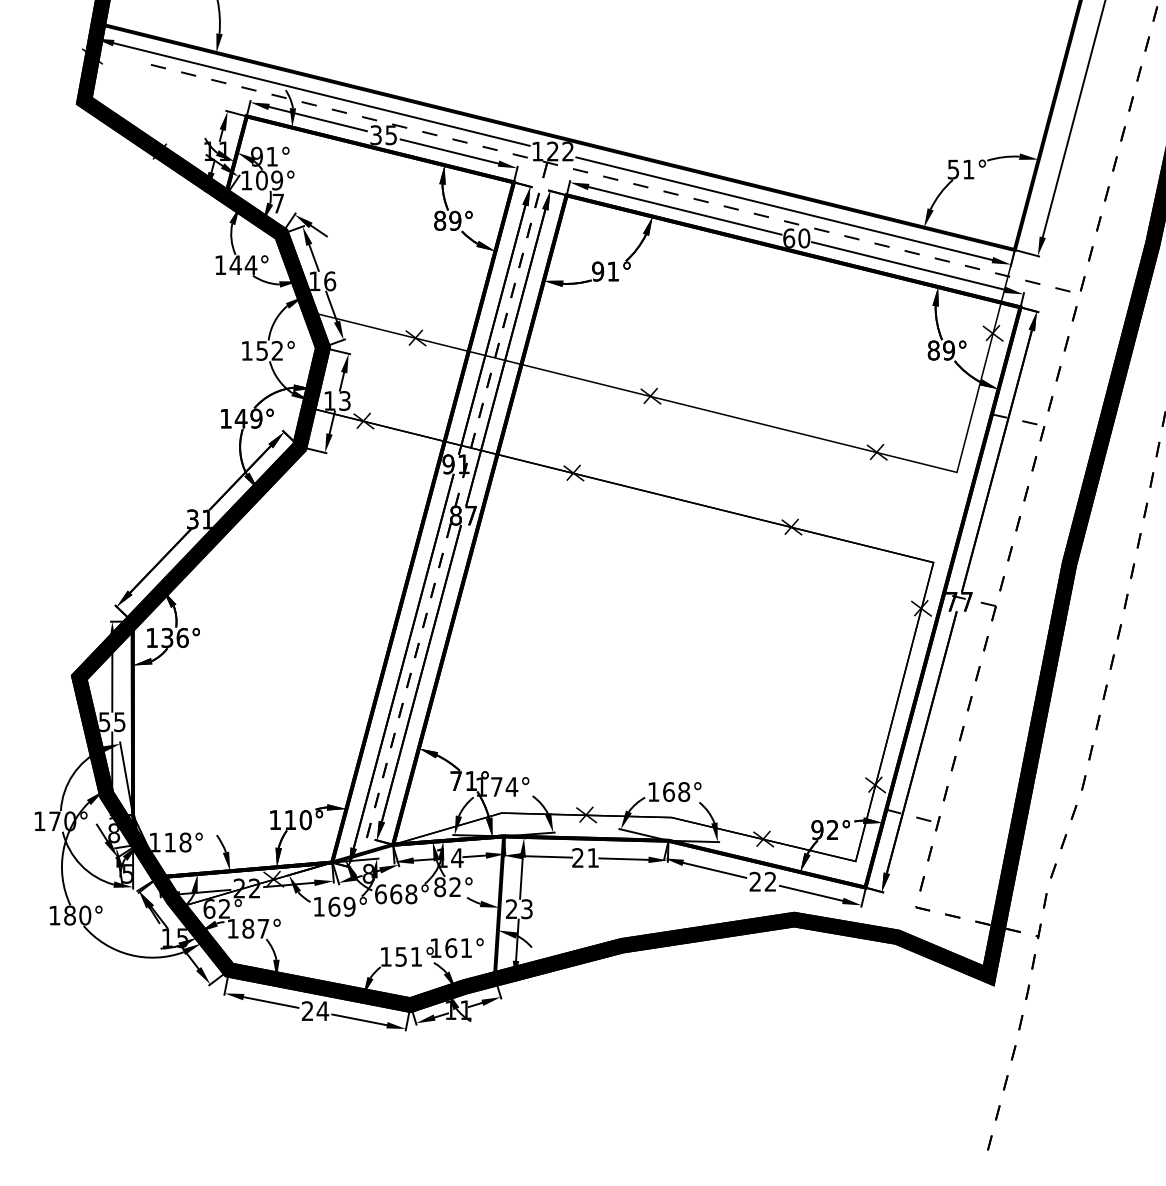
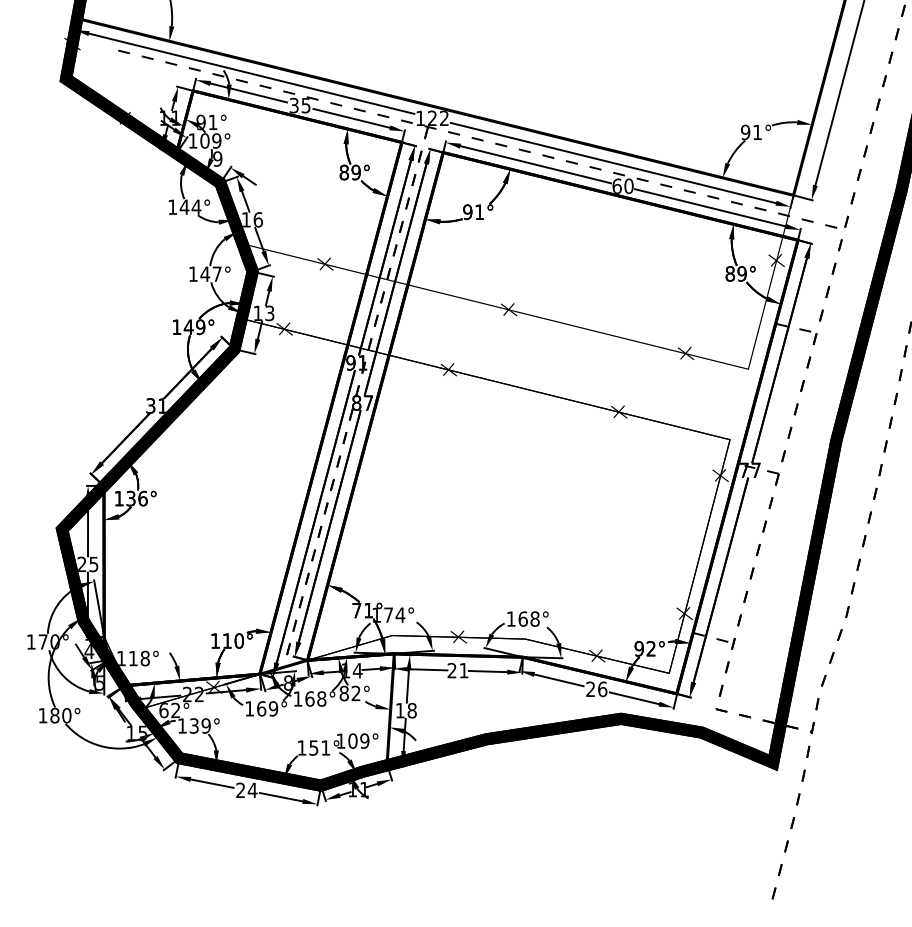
text: (953, 169) -> (745, 132), 51° -> 91°
text: (278, 203) -> (217, 158), 7 -> 9
text: (269, 350) -> (210, 273), 152° -> 147°
text: (104, 722) -> (81, 564), 55 -> 25
text: (113, 833) -> (88, 651), 8 -> 4
text: (770, 881) -> (602, 689), 22 -> 26
text: (380, 894) -> (297, 699), 668° -> 168°
text: (519, 909) -> (406, 710), 23 -> 18
text: (255, 928) -> (199, 725), 187° -> 139°
text: (458, 948) -> (358, 741), 161° -> 109°

